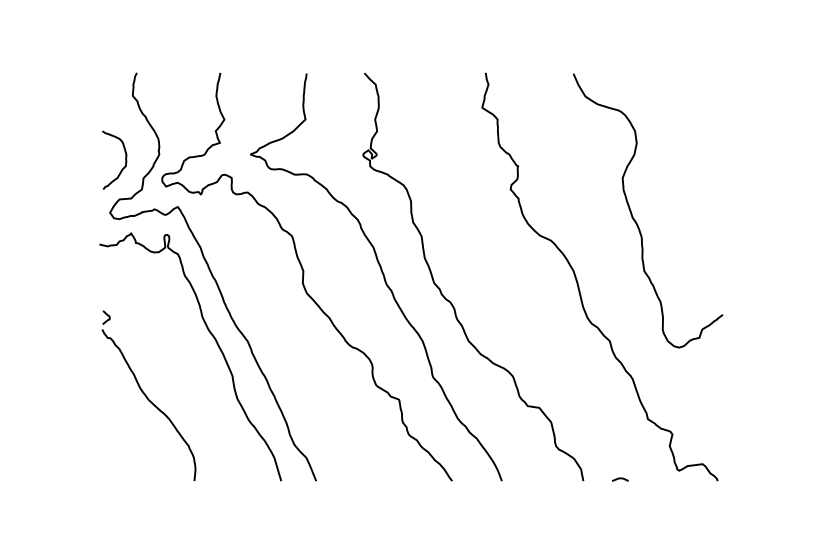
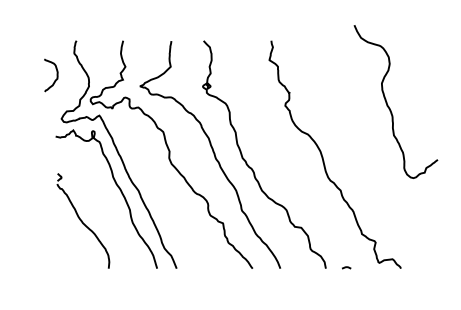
curve: (124, 160) -> (56, 75), moved
curve: (636, 219) -> (389, 106), moved

